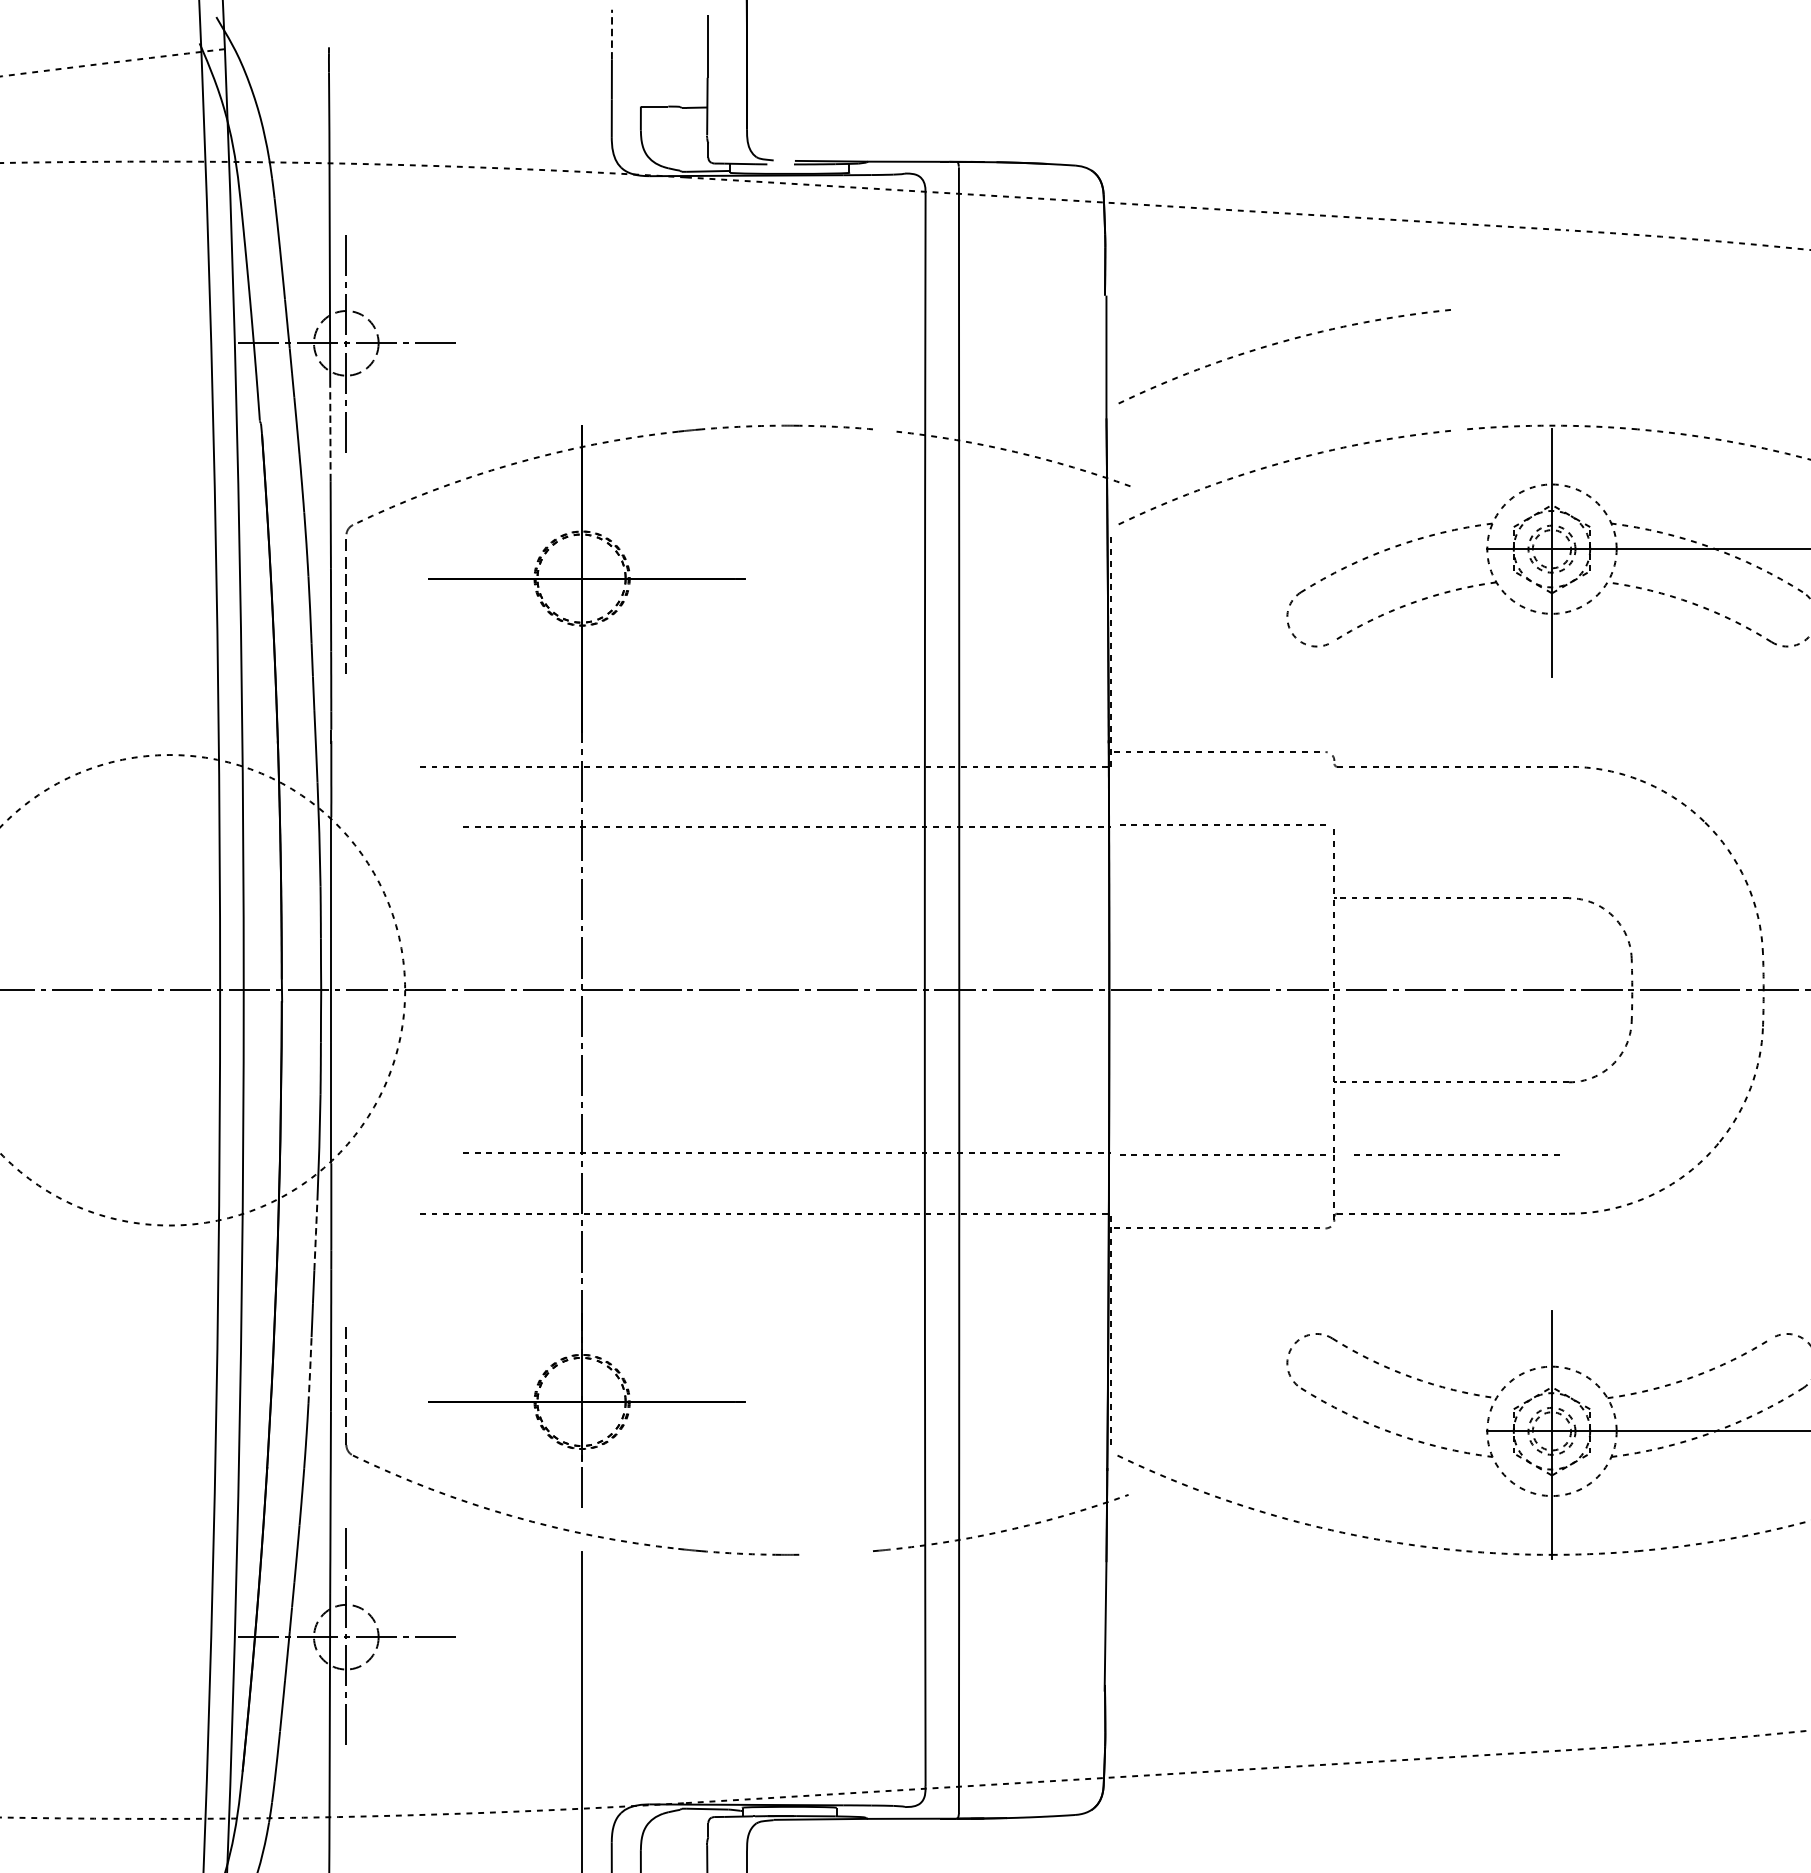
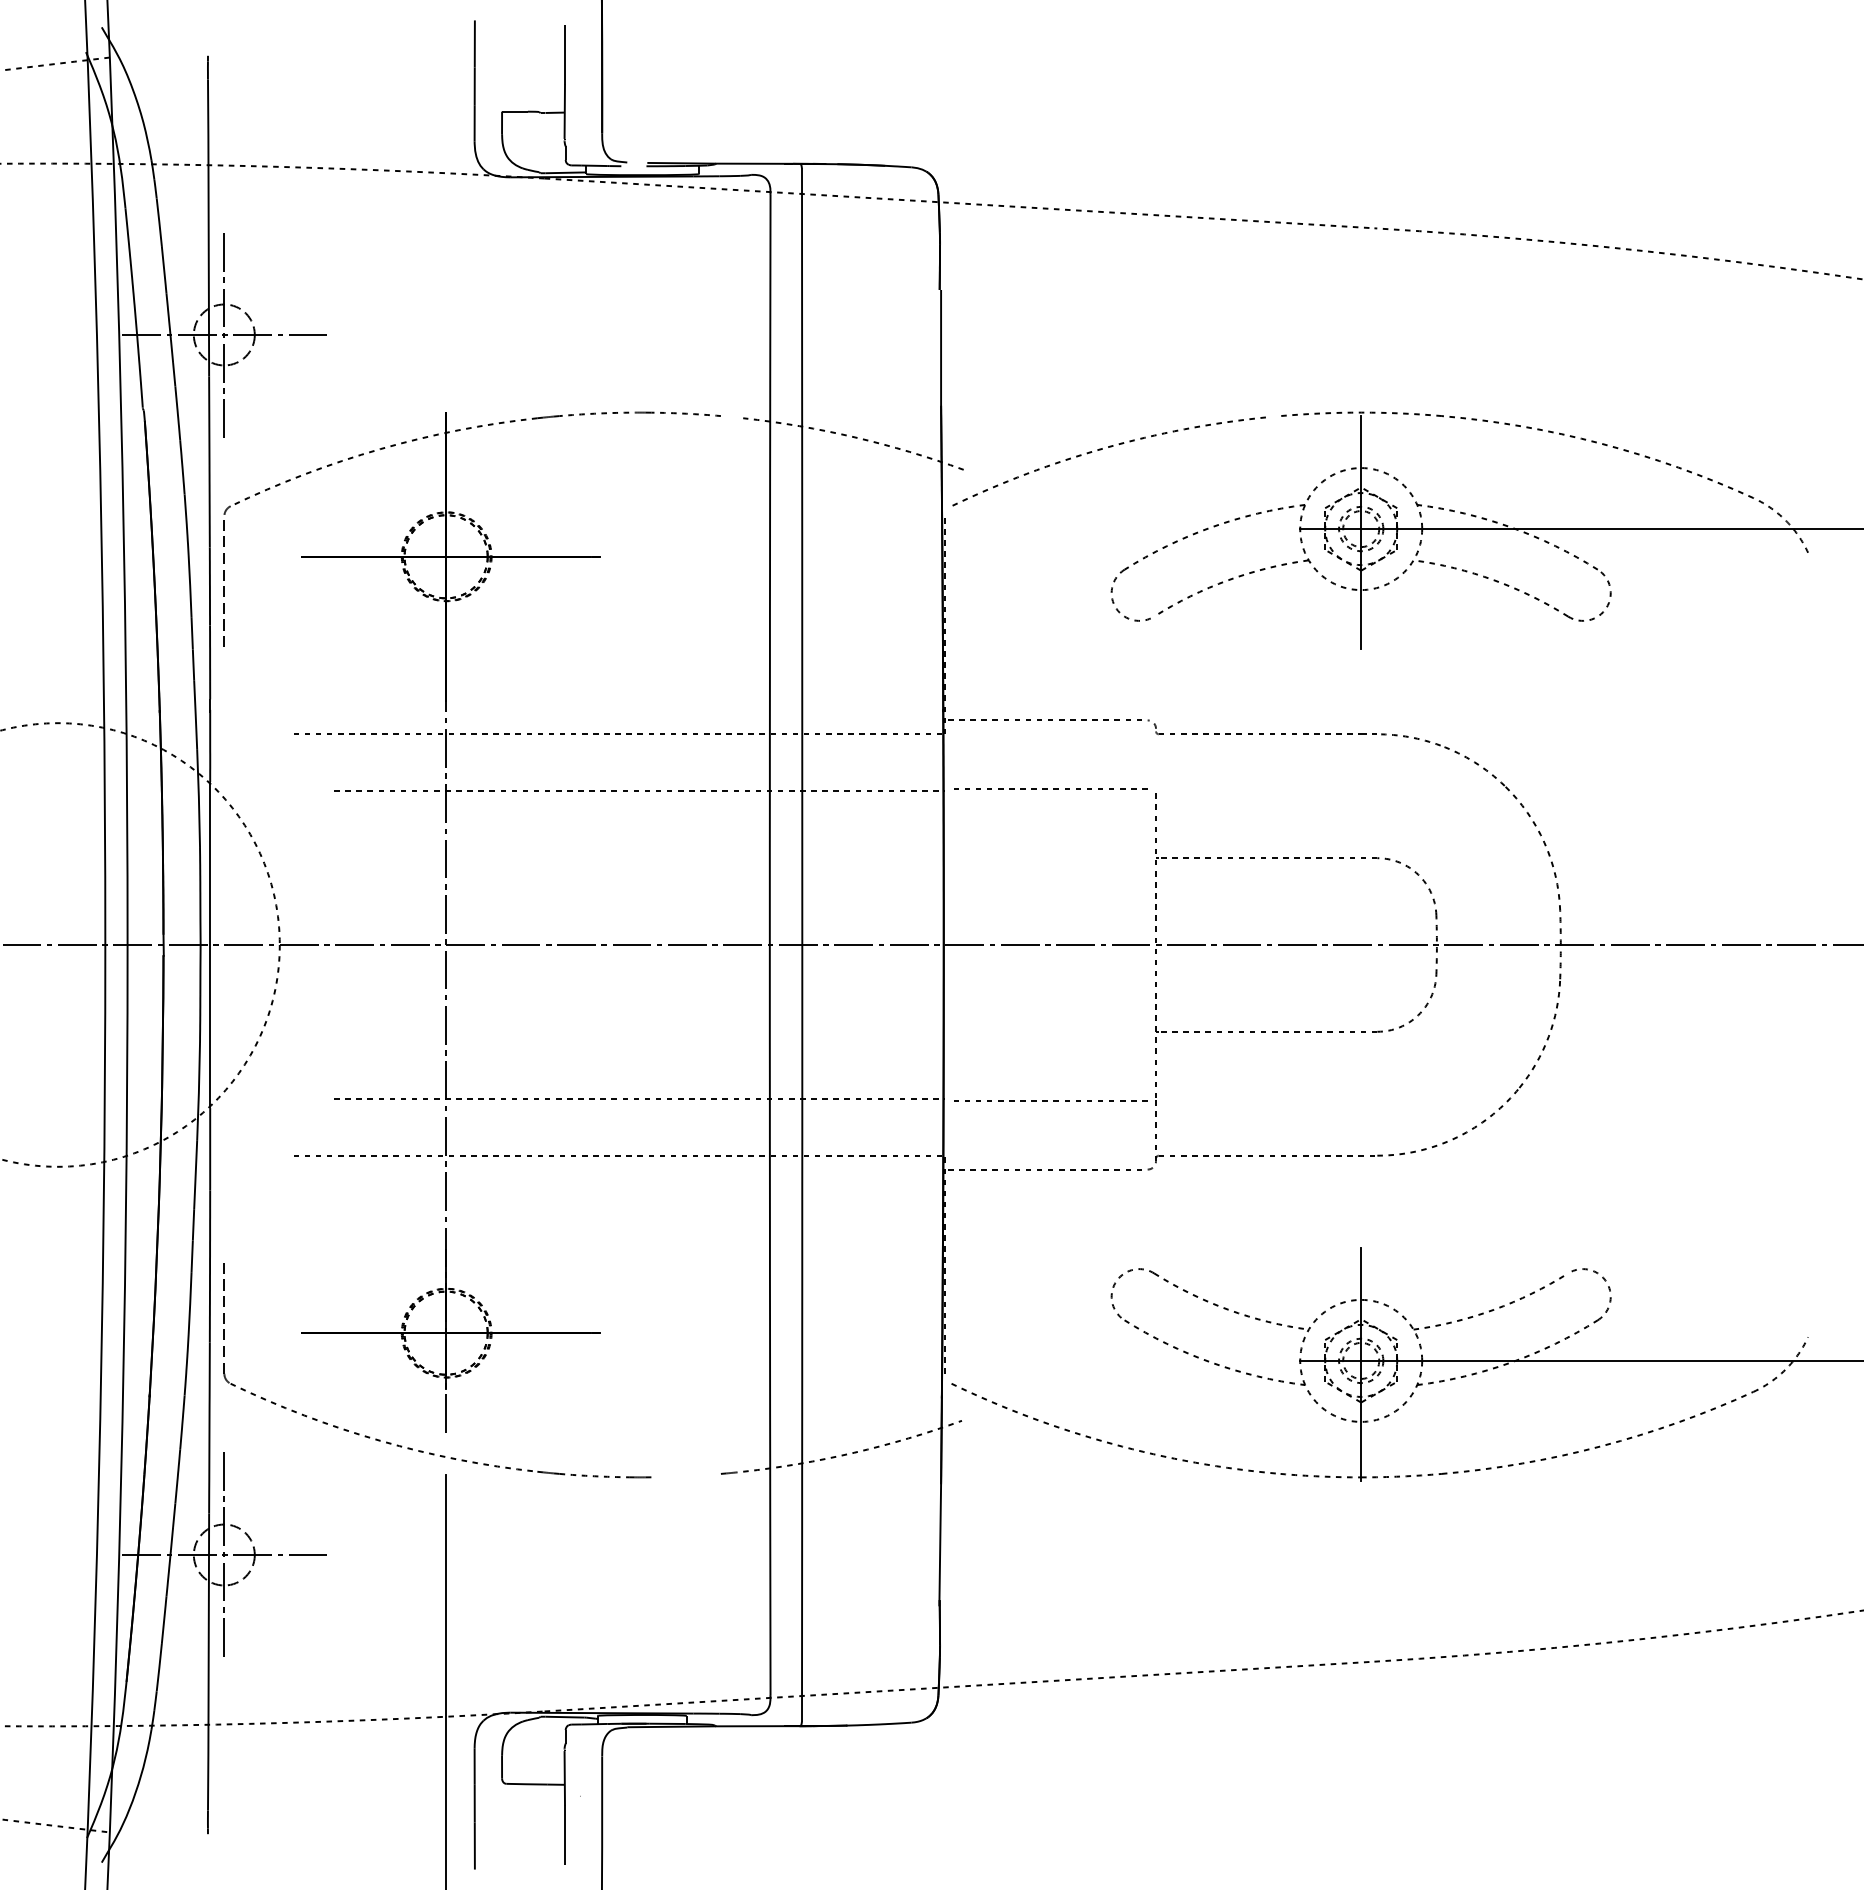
line: (611, 34) -> (474, 43), dashed -> solid
arc: (1277, 343) -> (1102, 335), removed
line: (330, 434) -> (209, 420), dashed -> solid
line: (1453, 1155) -> (1268, 1100), removed
line: (315, 1234) -> (195, 1175), dashed -> solid
line: (310, 1370) -> (190, 1303), dashed -> solid

